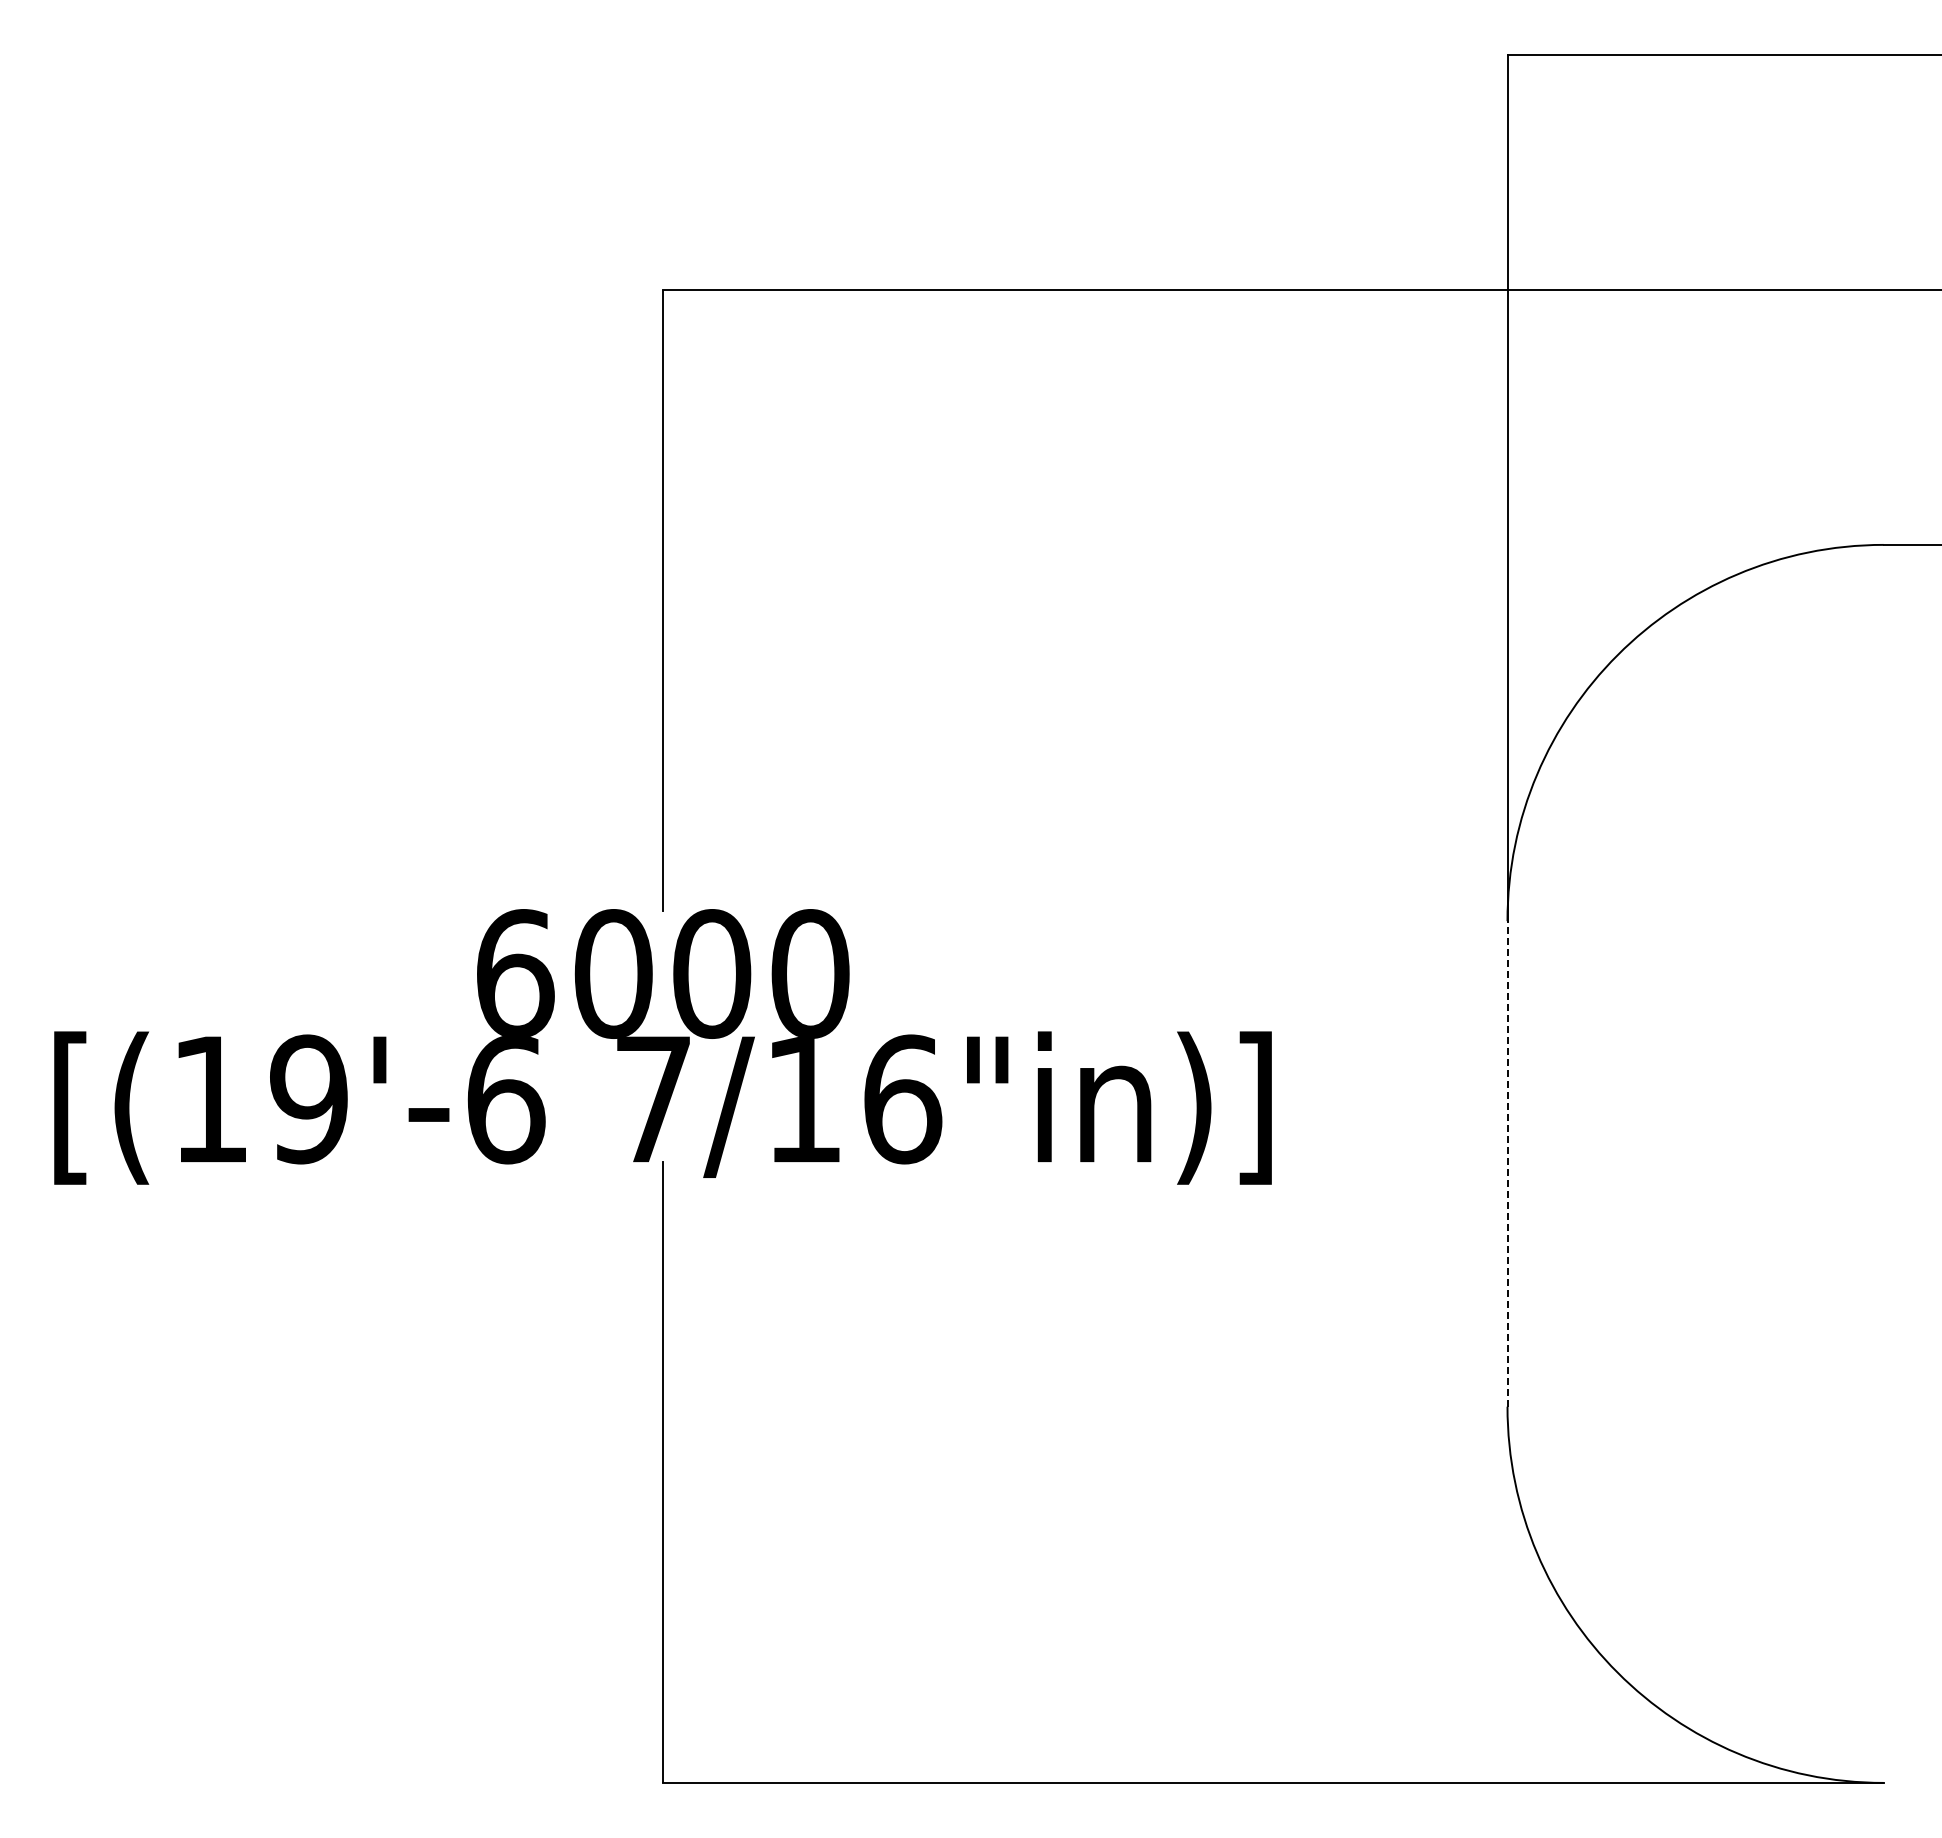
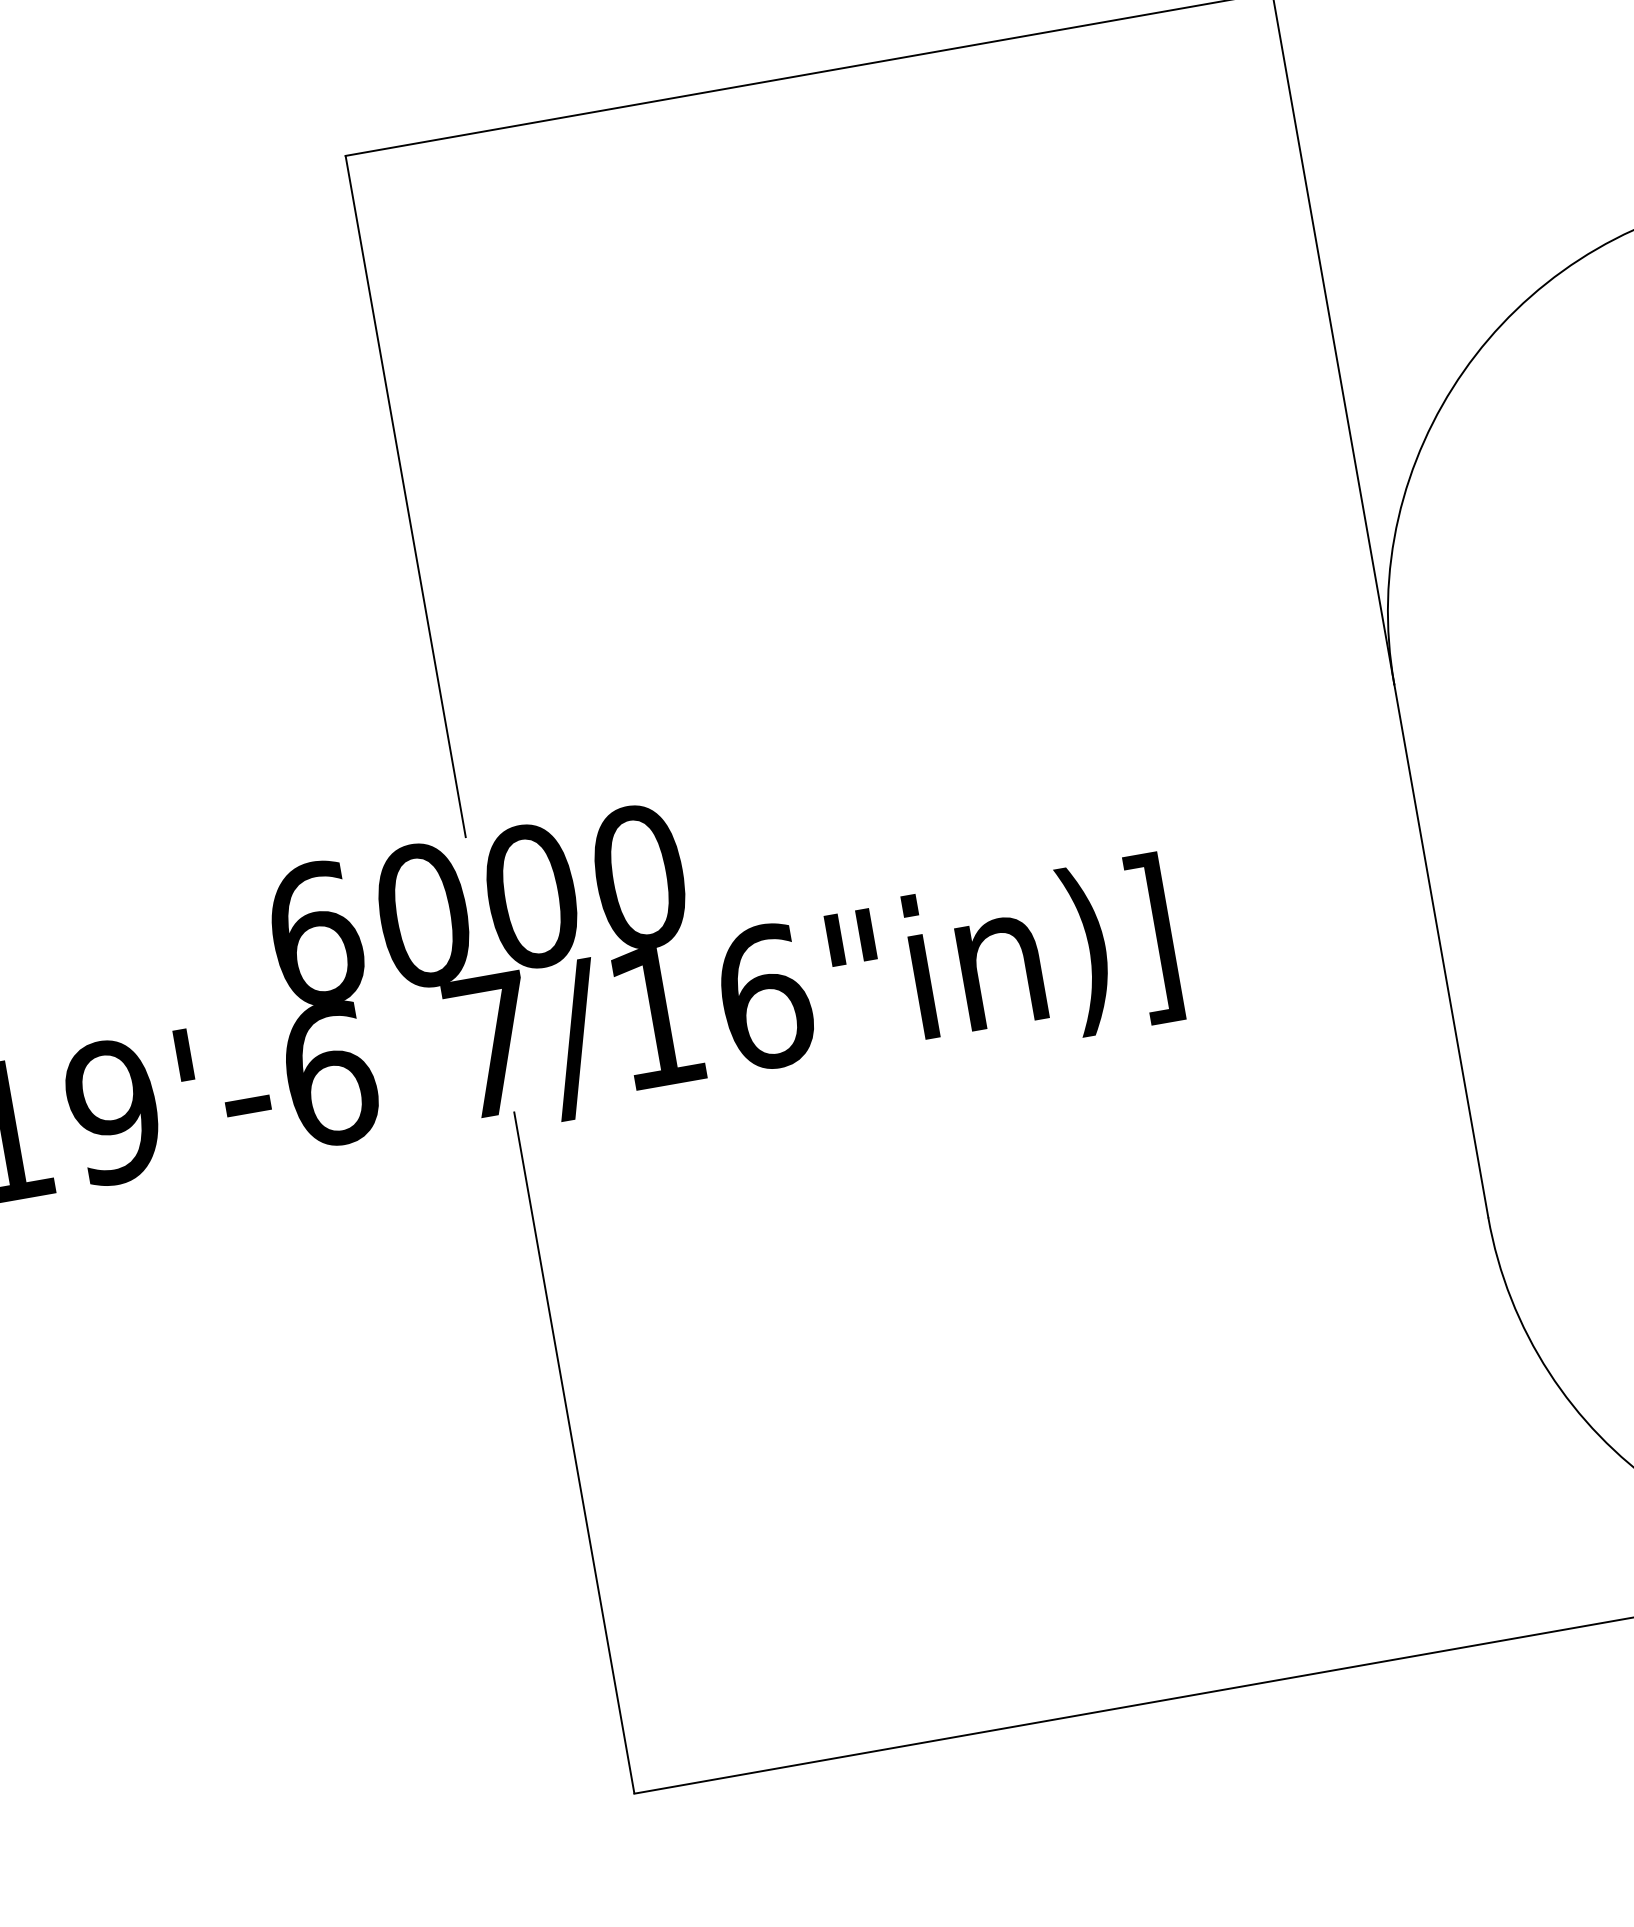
line: (1507, 1163) -> (1441, 950), dashed -> solid

